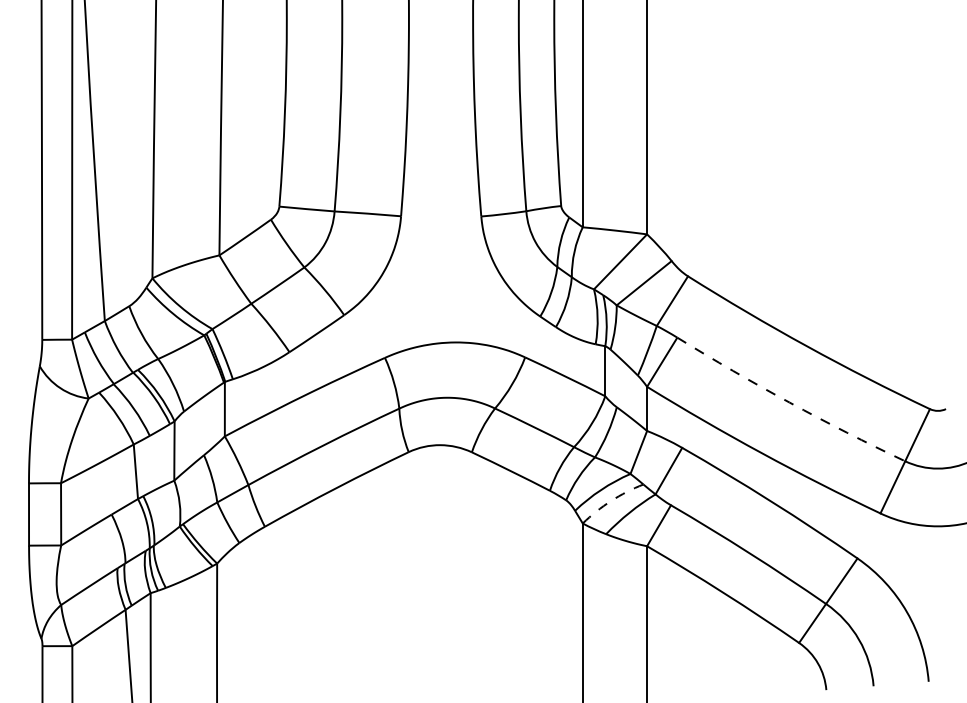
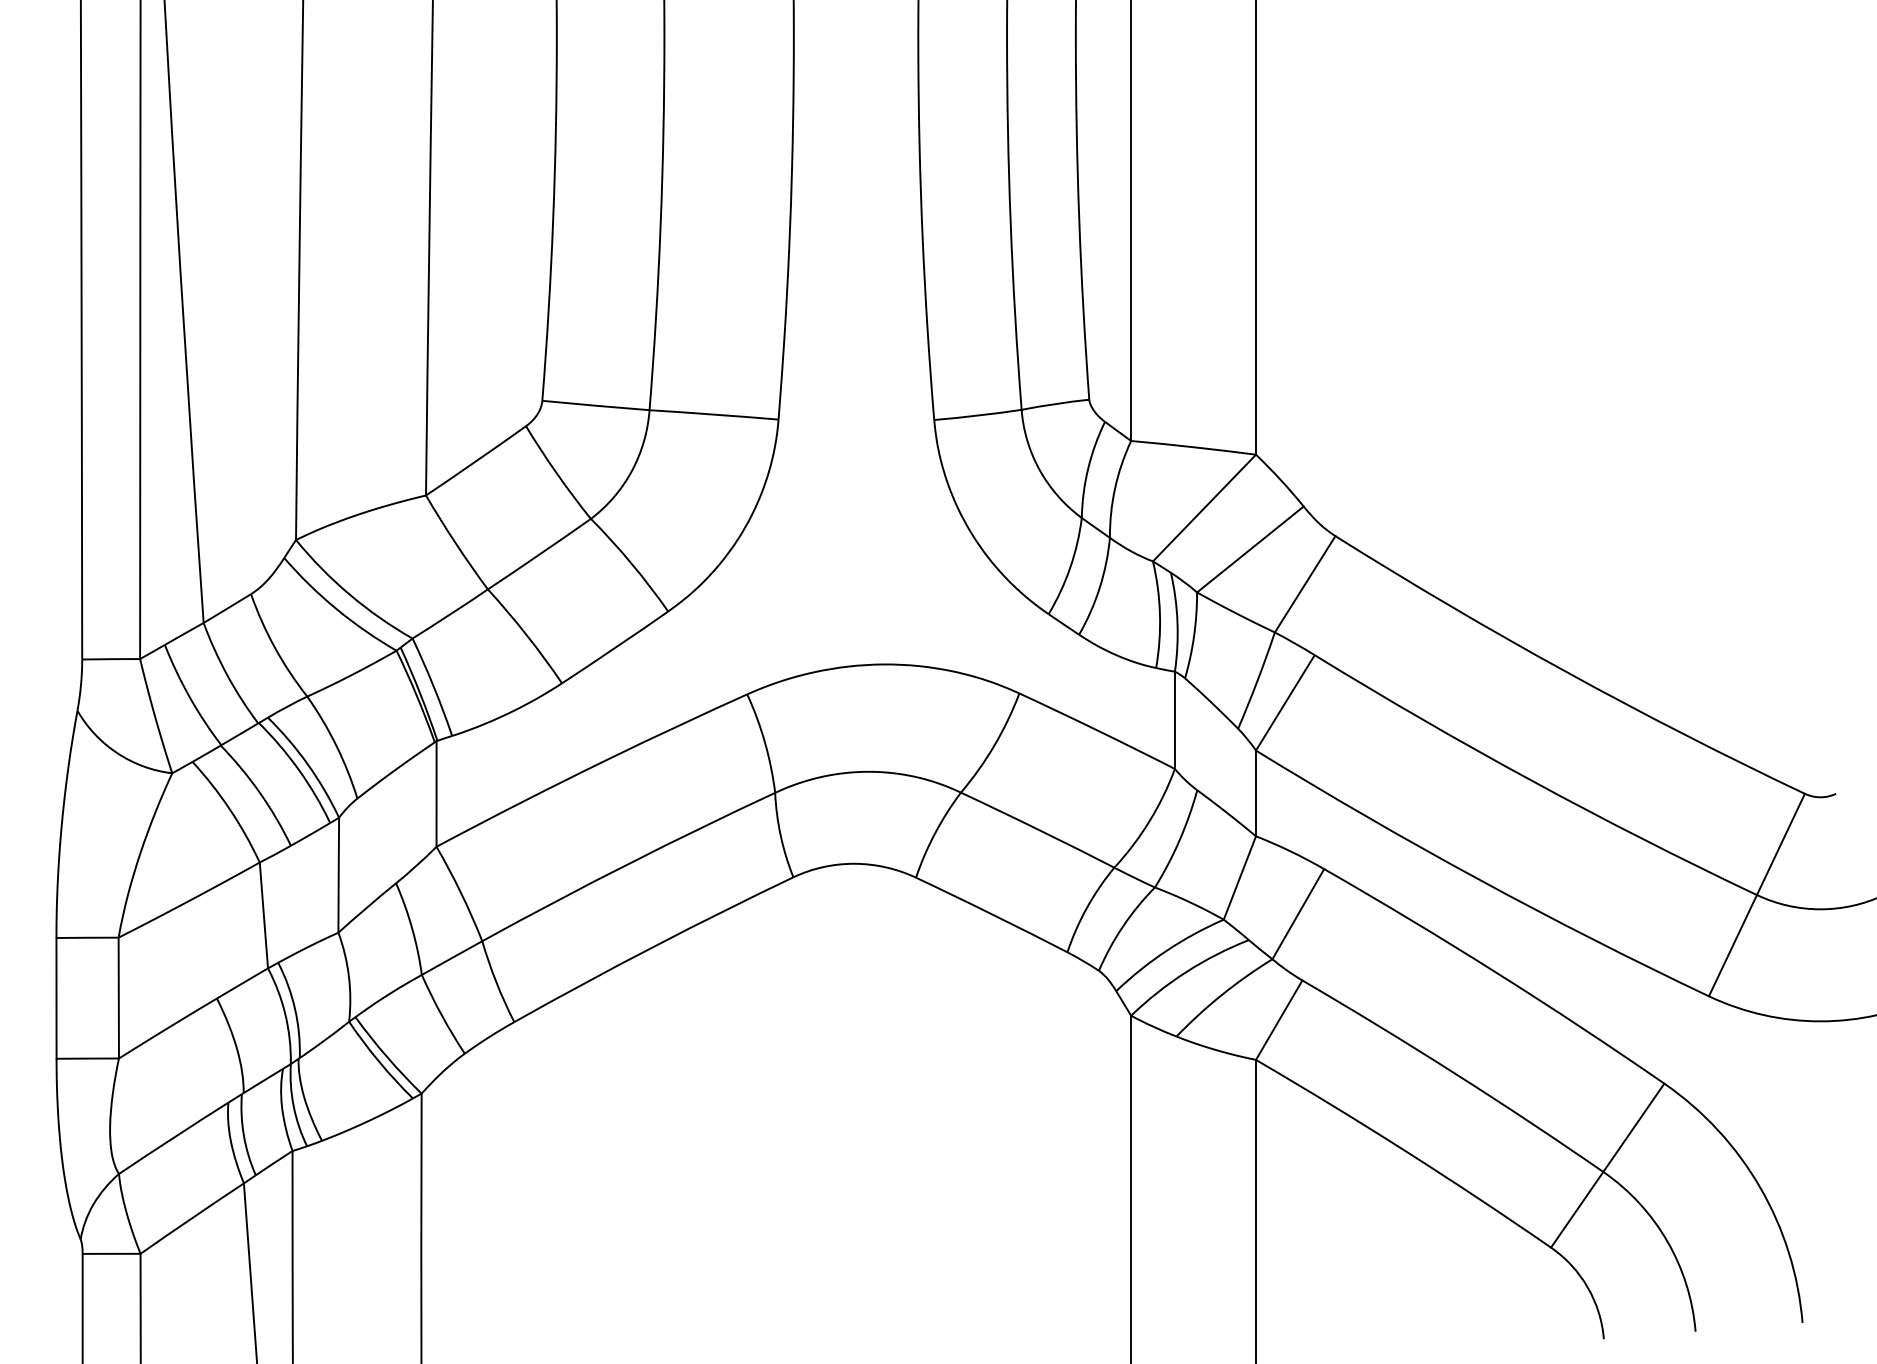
arc: (789, 402) -> (1532, 780), dashed -> solid
arc: (611, 500) -> (1186, 971), dashed -> solid

